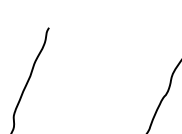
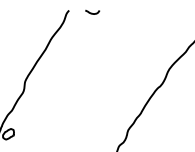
curve: (75, 25) -> (92, 12), added

